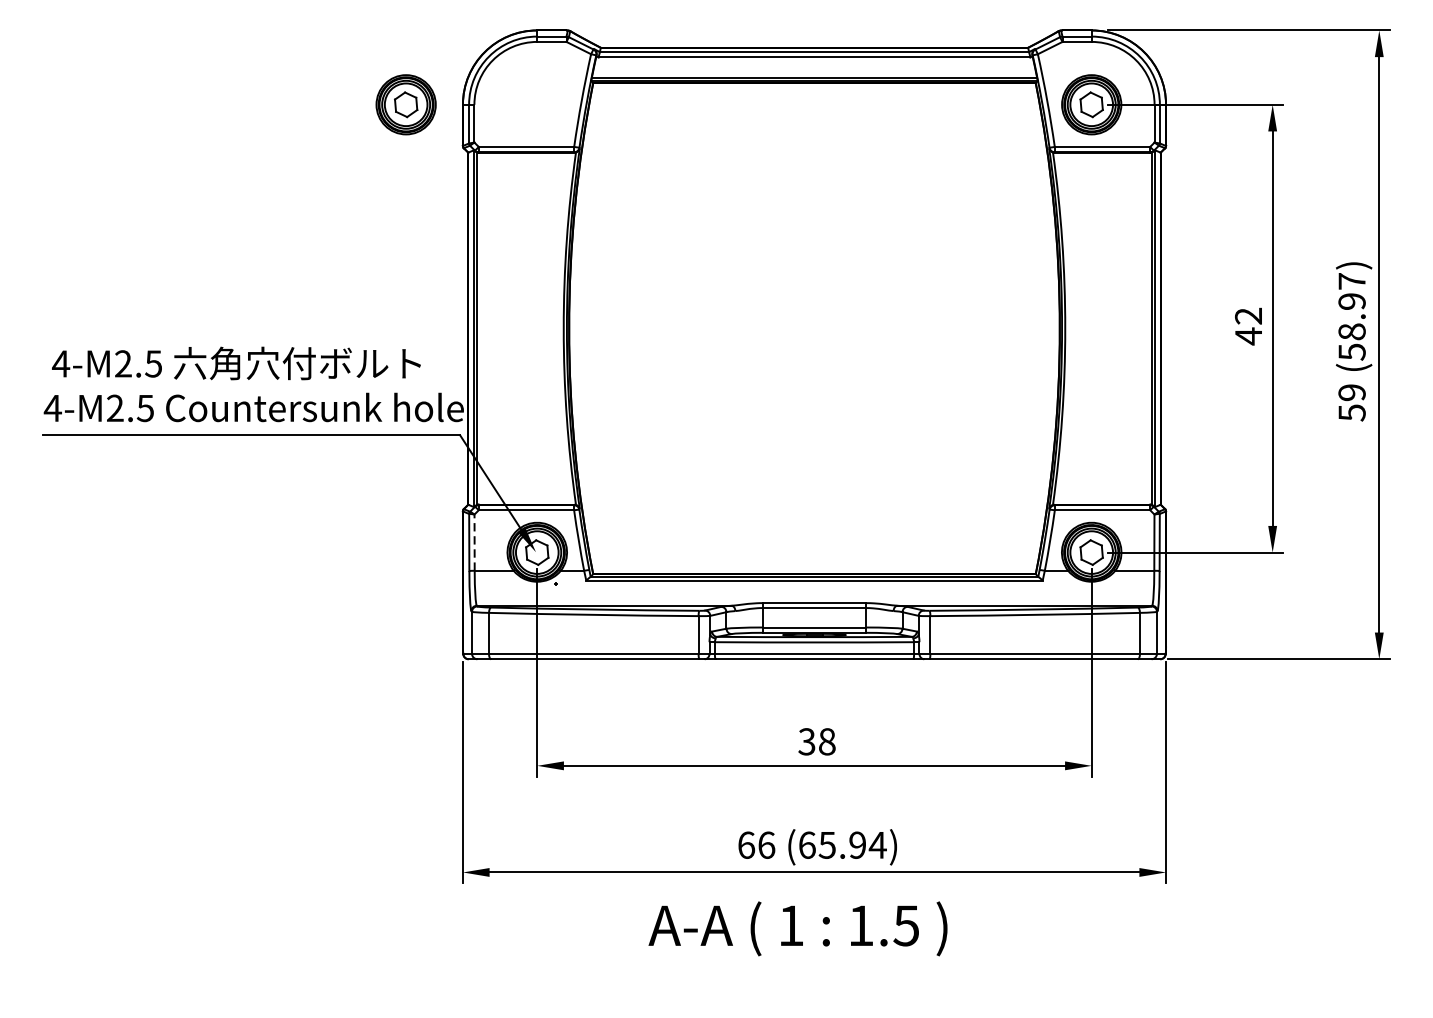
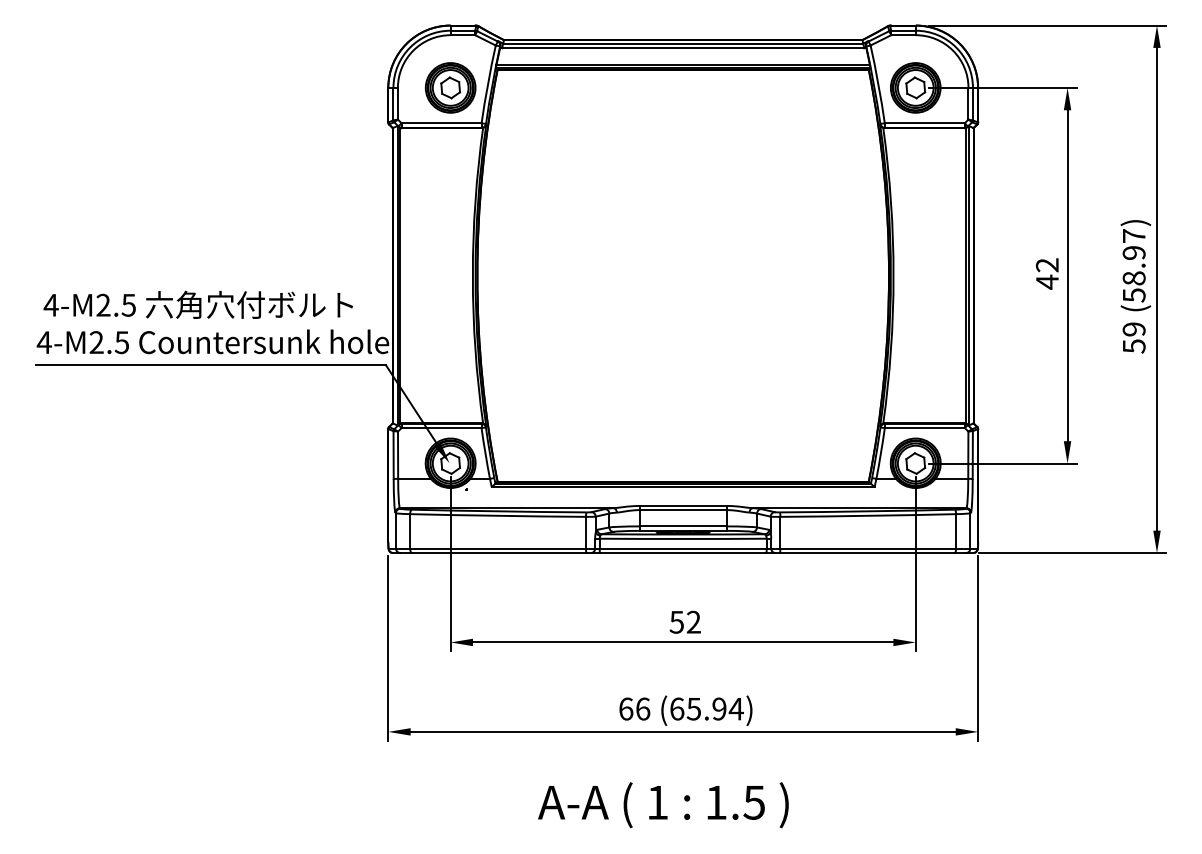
part: (405, 104) -> (450, 87), moved
line: (475, 542) -> (398, 455), dashed -> solid
text: (817, 740) -> (685, 621), 38 -> 52
text: (798, 929) -> (663, 805), moved

